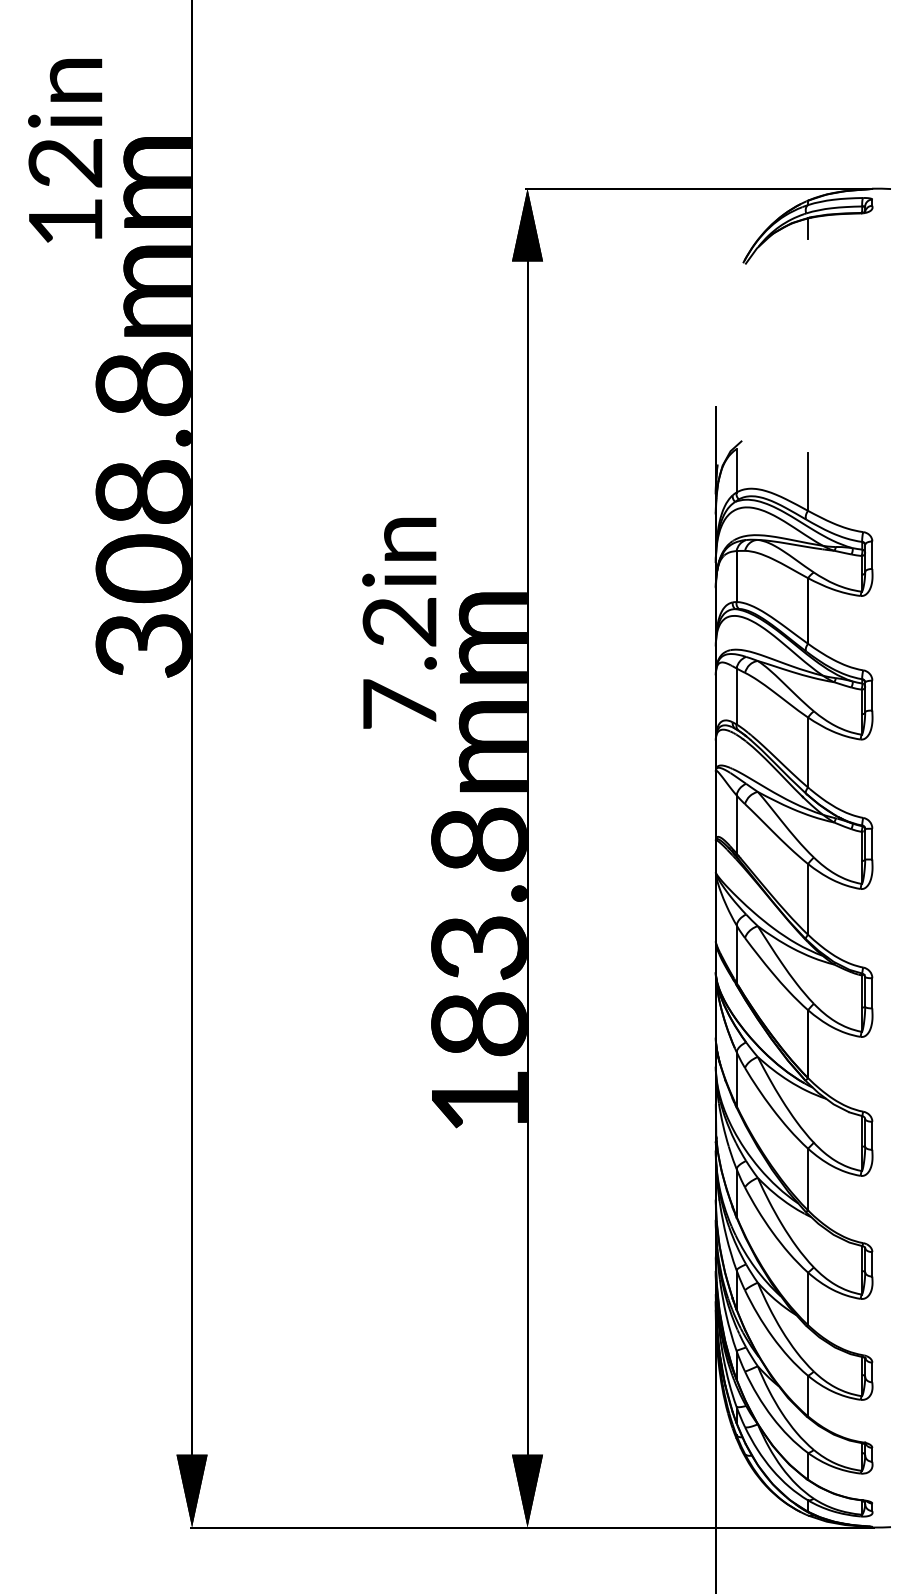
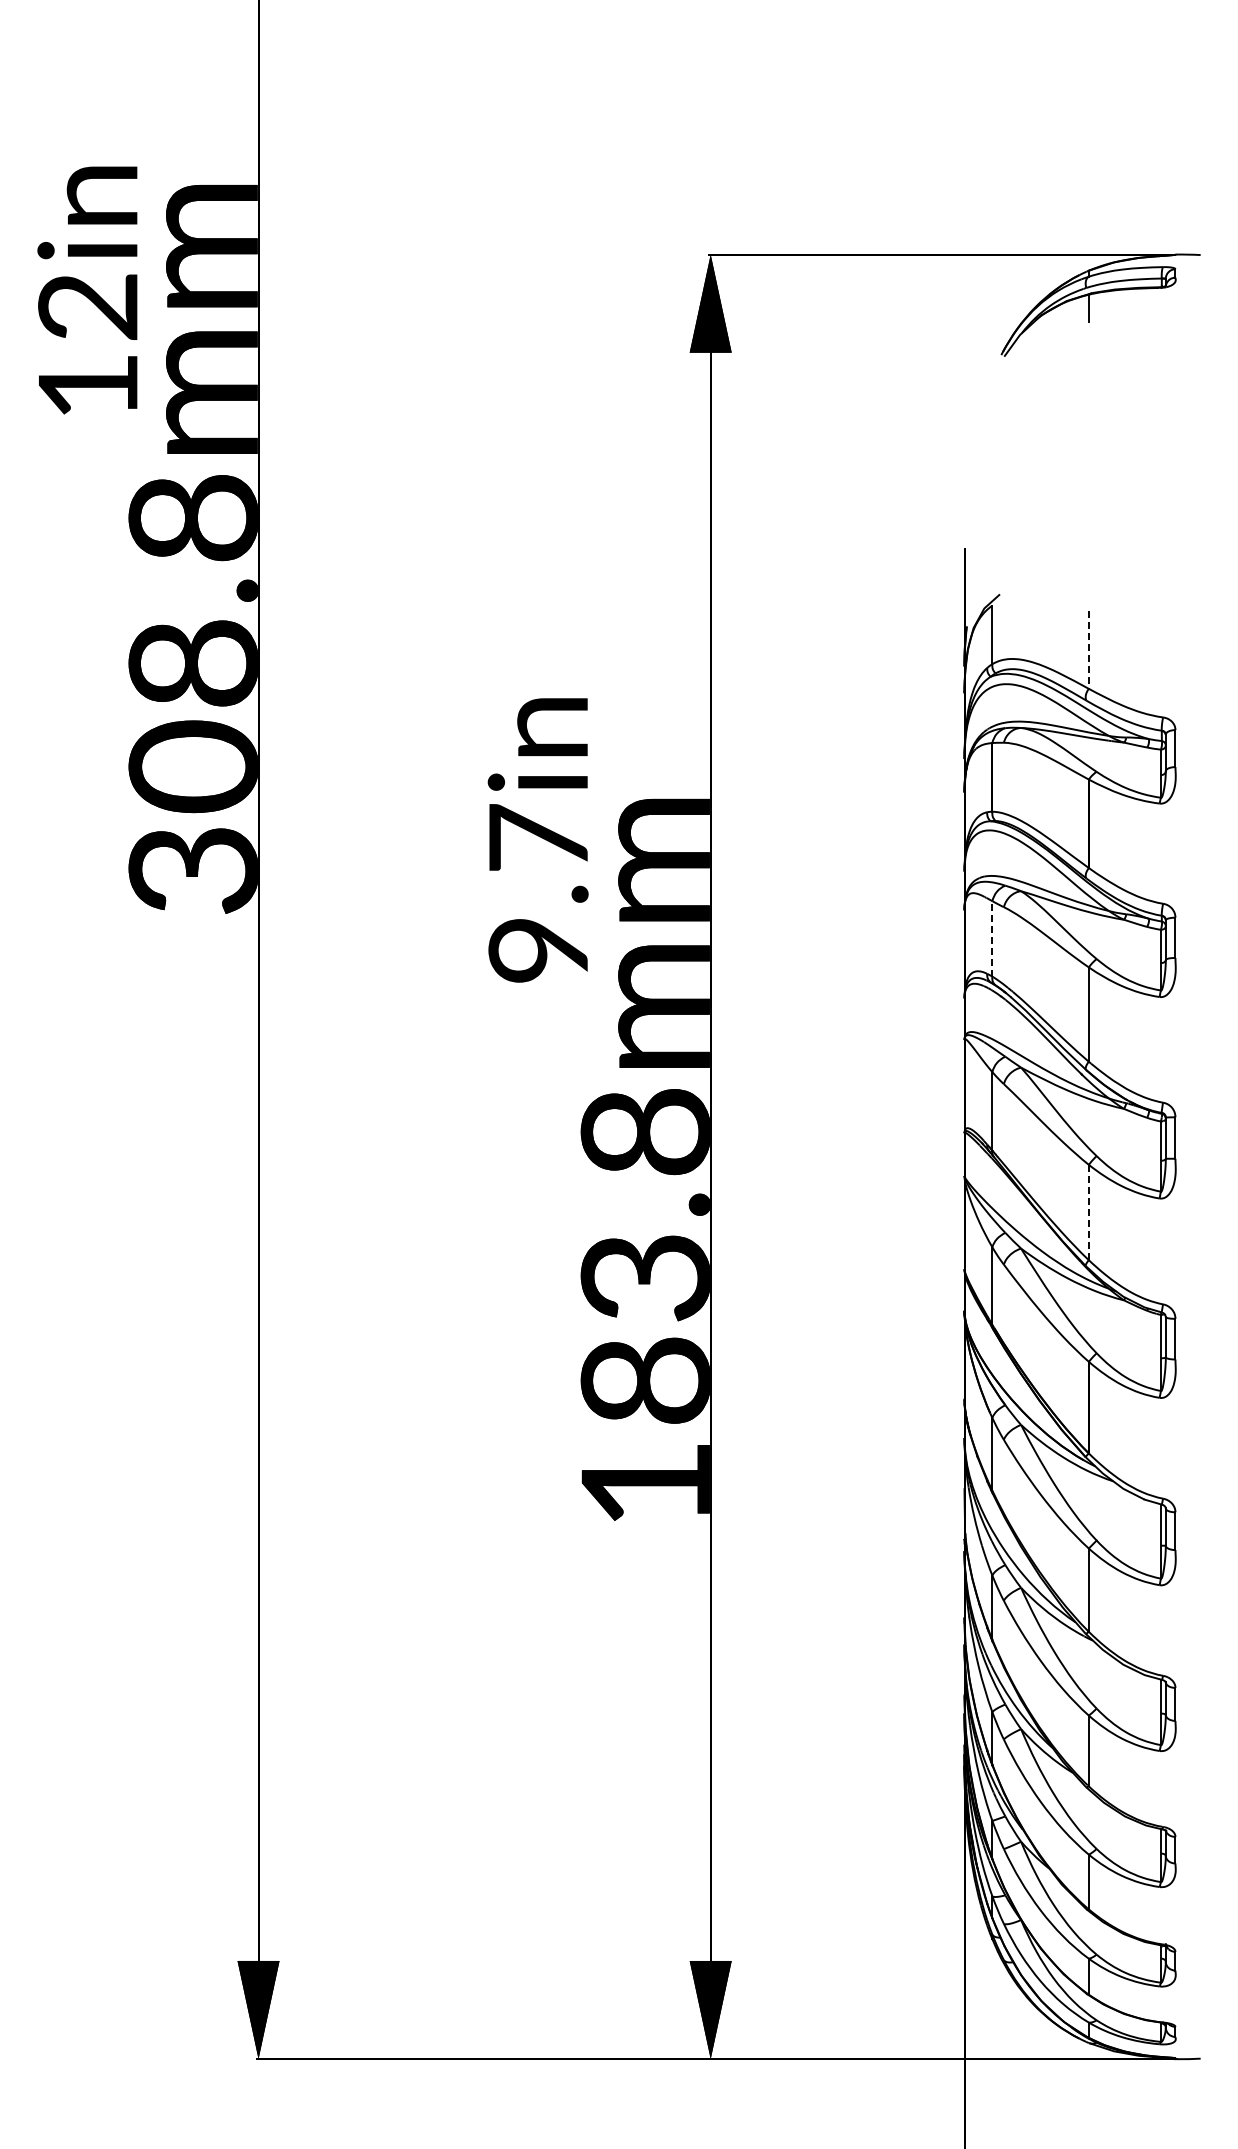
text: (65, 150) -> (87, 290), moved
line: (807, 482) -> (1088, 650), solid -> dashed
text: (399, 662) -> (537, 893), 7.2in -> 9.7in
line: (736, 696) -> (992, 938), solid -> dashed
line: (807, 899) -> (1088, 1212), solid -> dashed

